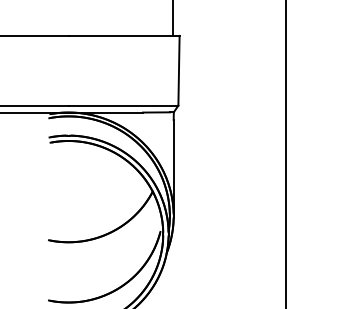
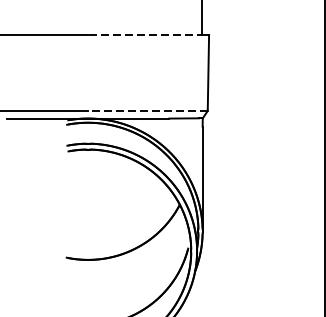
line: (122, 35) -> (146, 34), solid -> dashed
line: (123, 105) -> (147, 110), solid -> dashed

